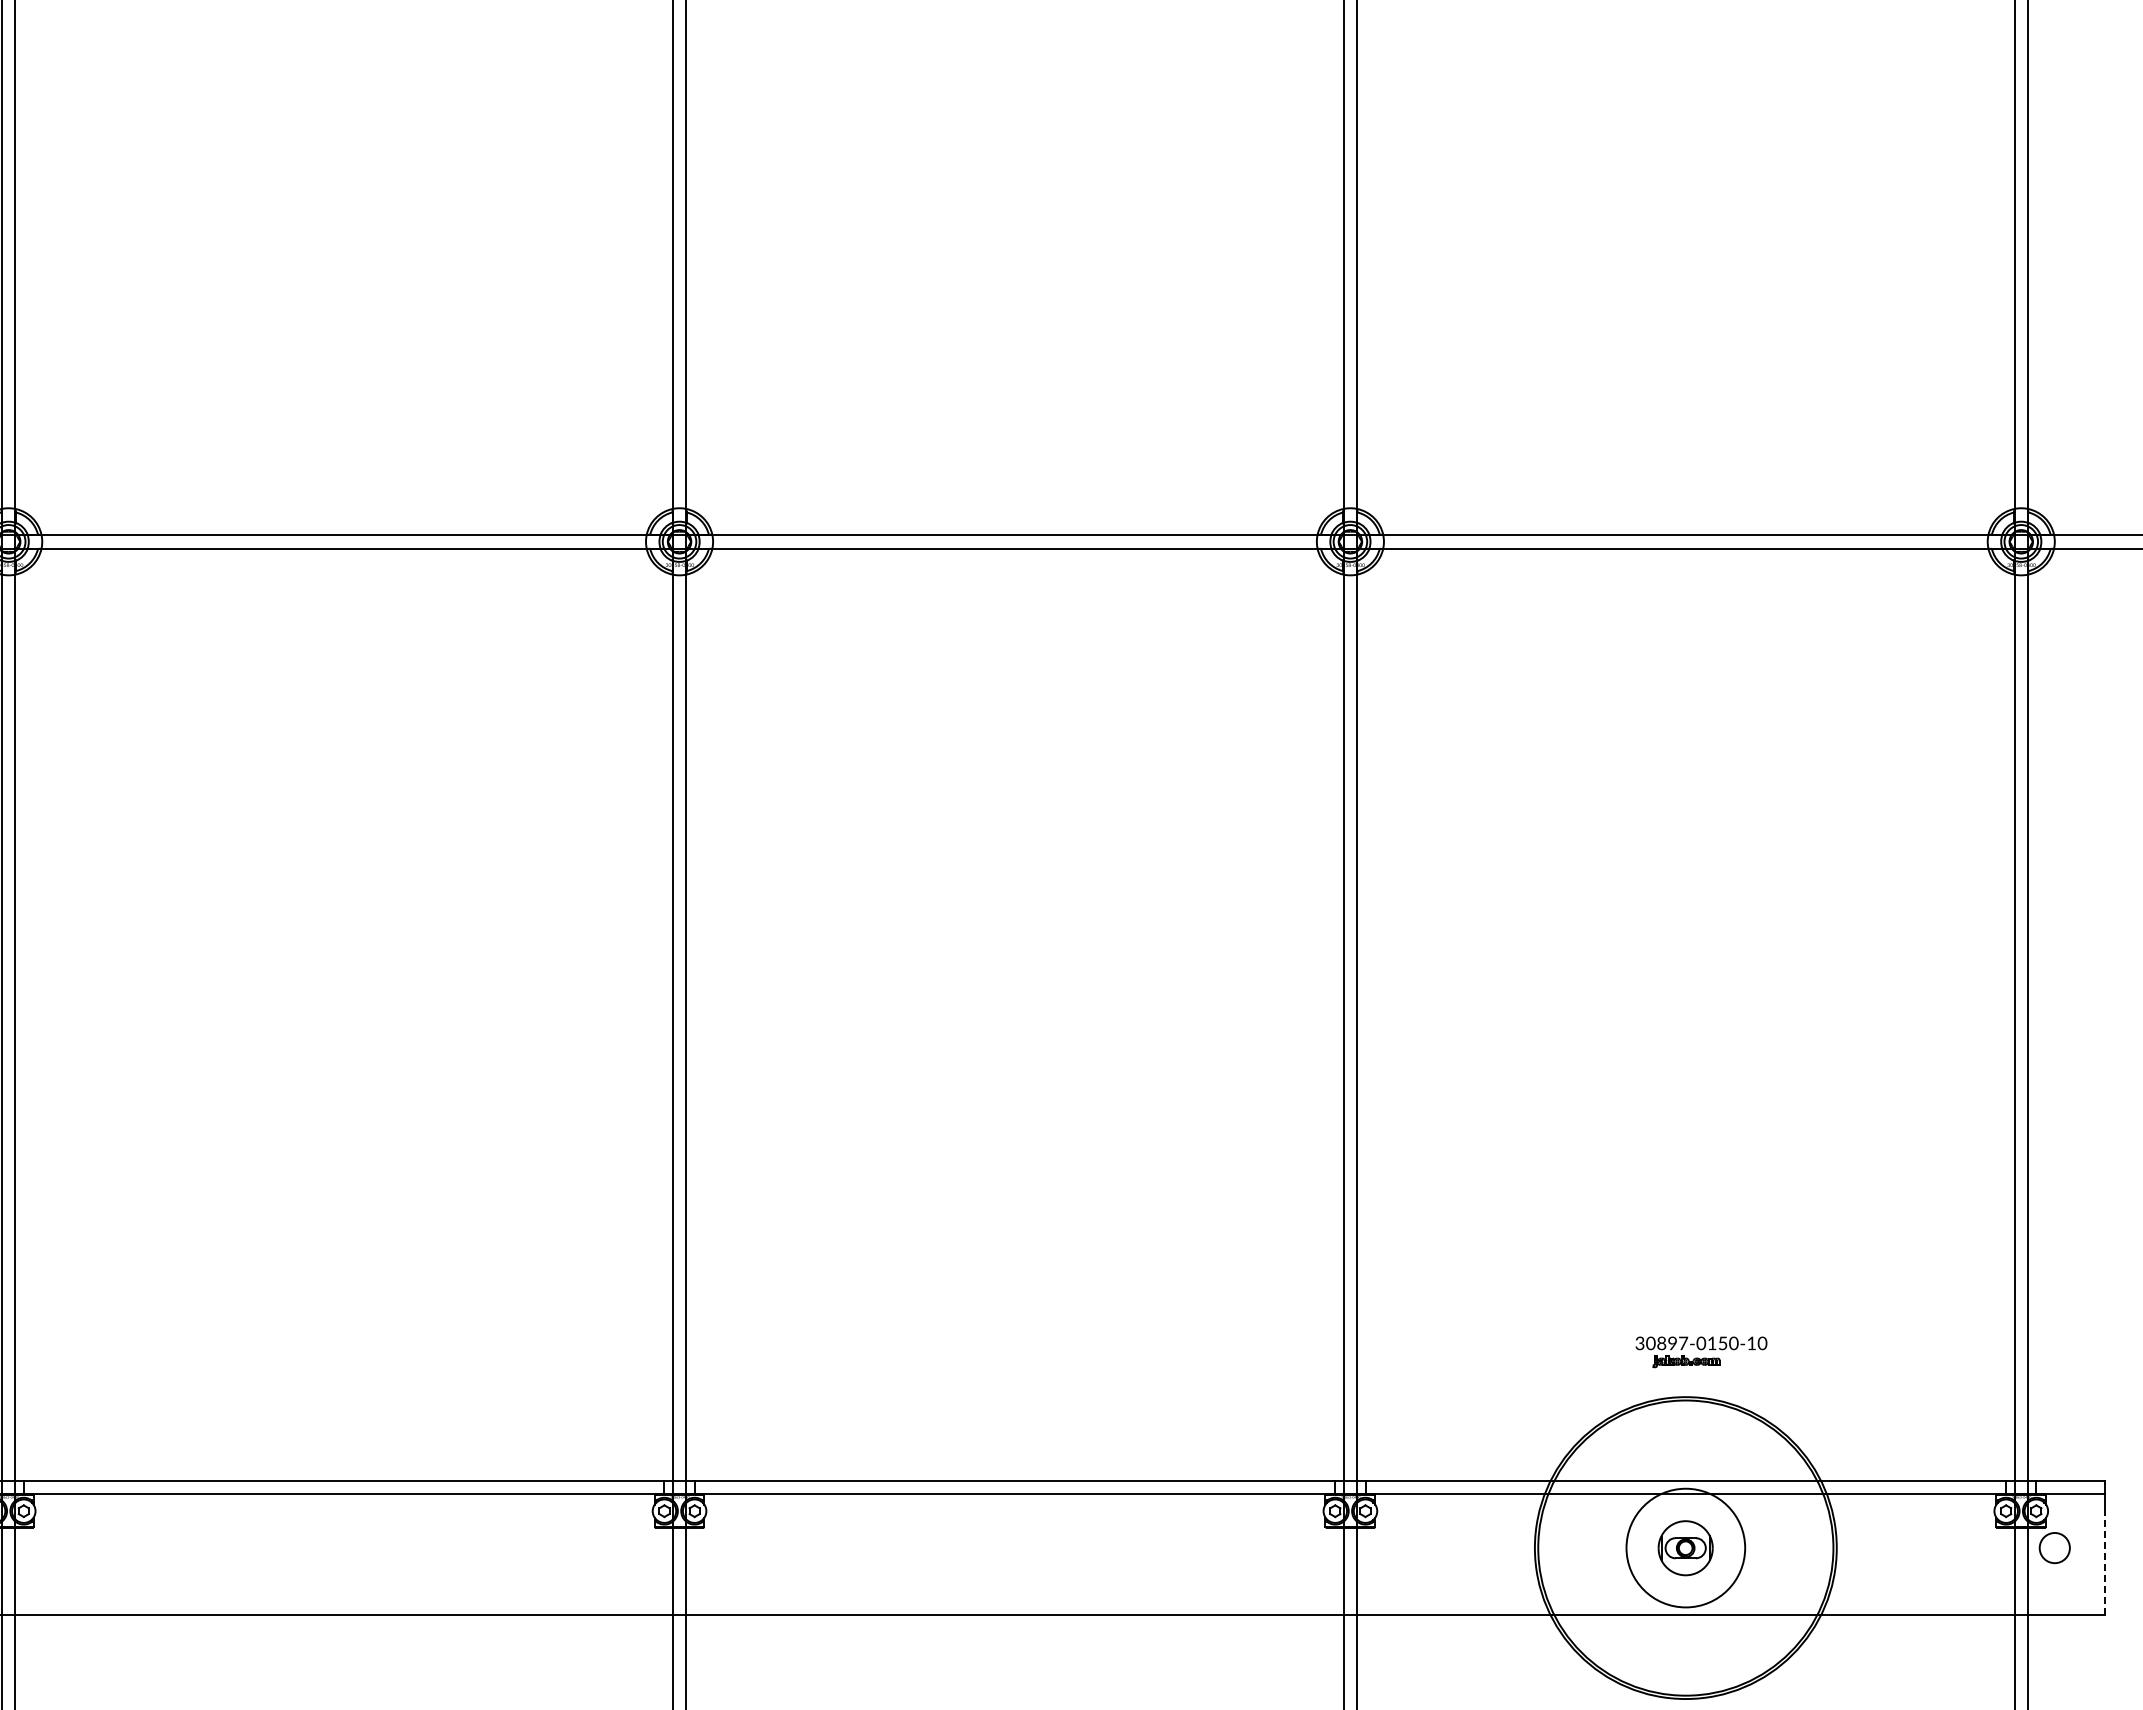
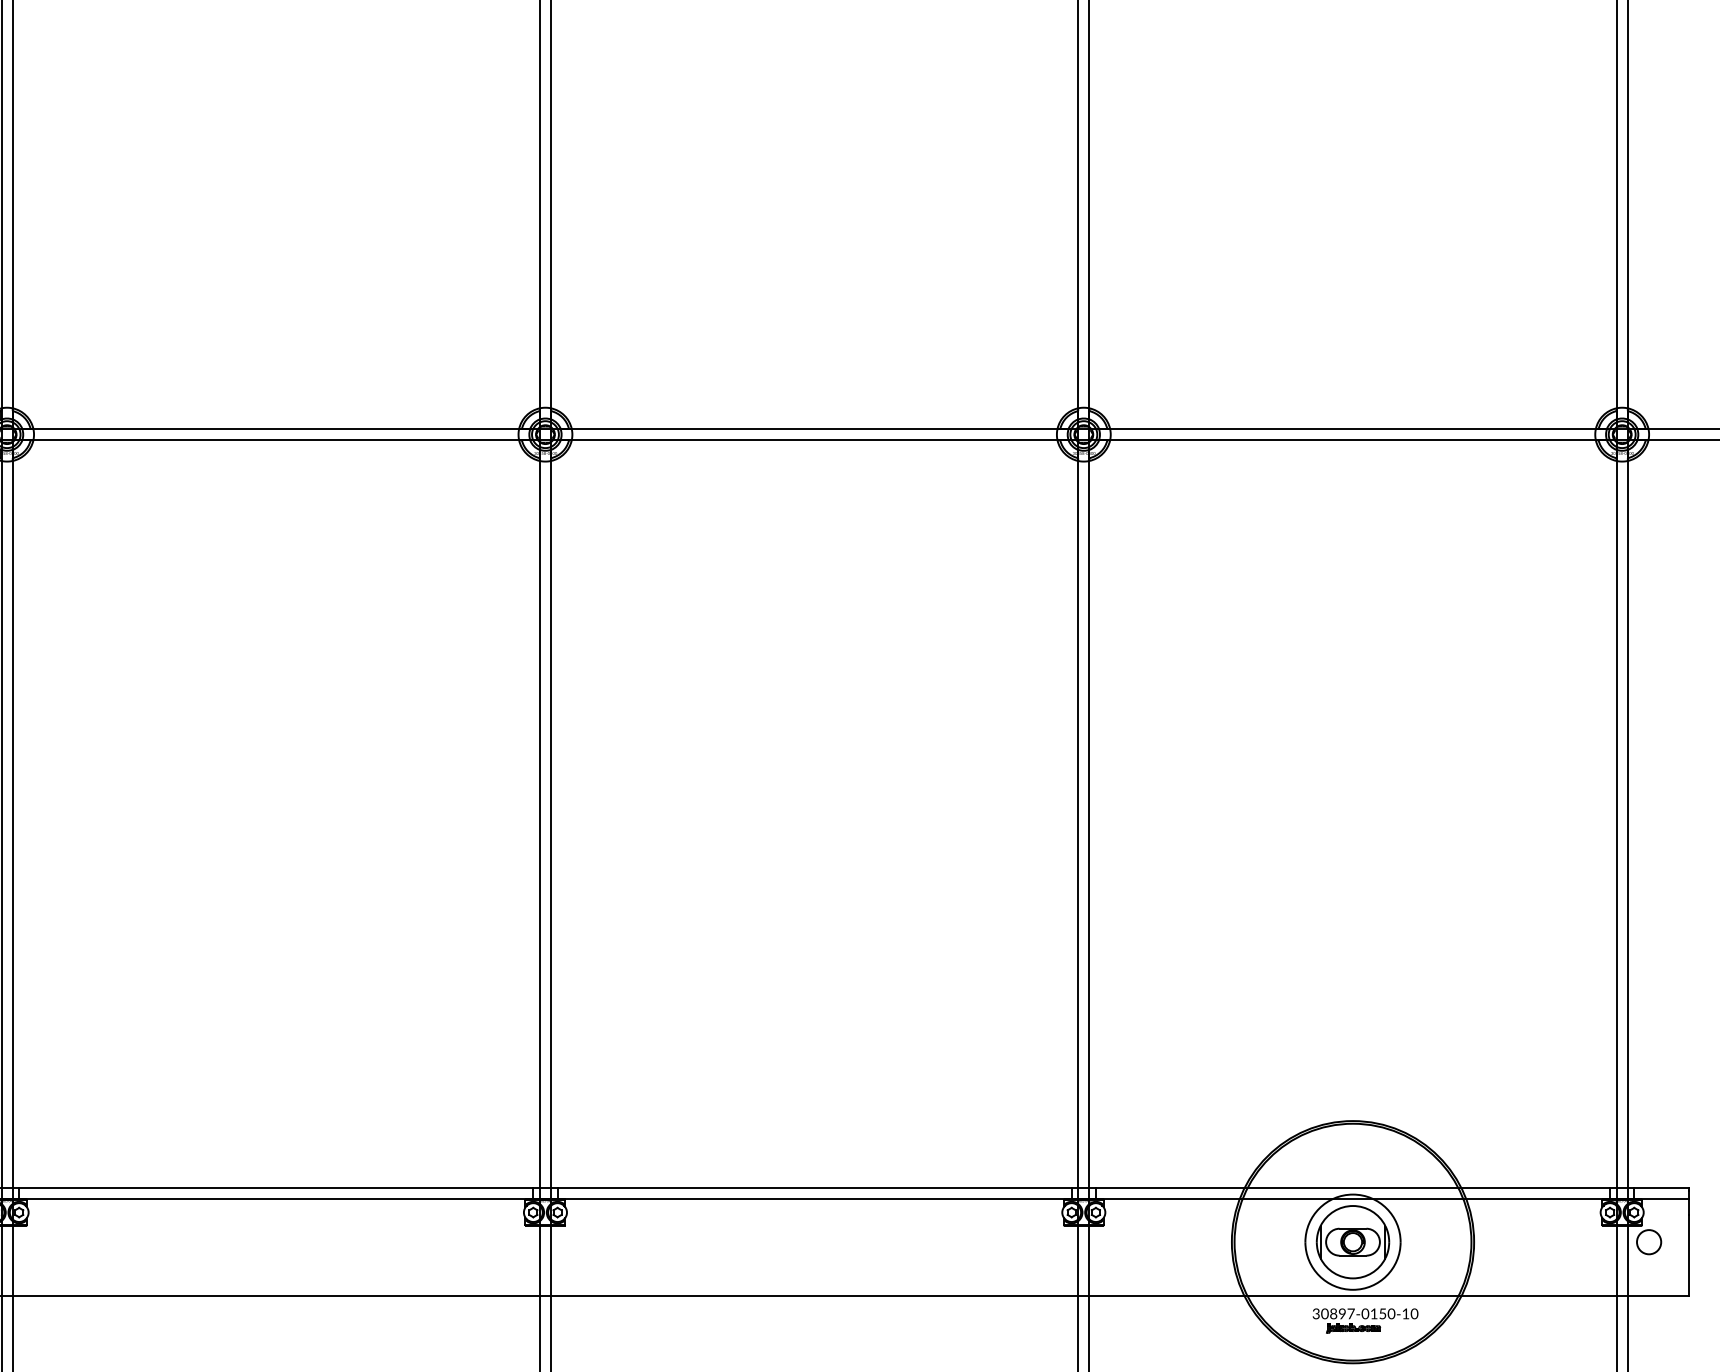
part: (1701, 1352) -> (1365, 1321), moved
part: (1685, 1548) -> (1352, 1242), size x1.67
line: (2105, 1564) -> (1689, 1255), dashed -> solid

